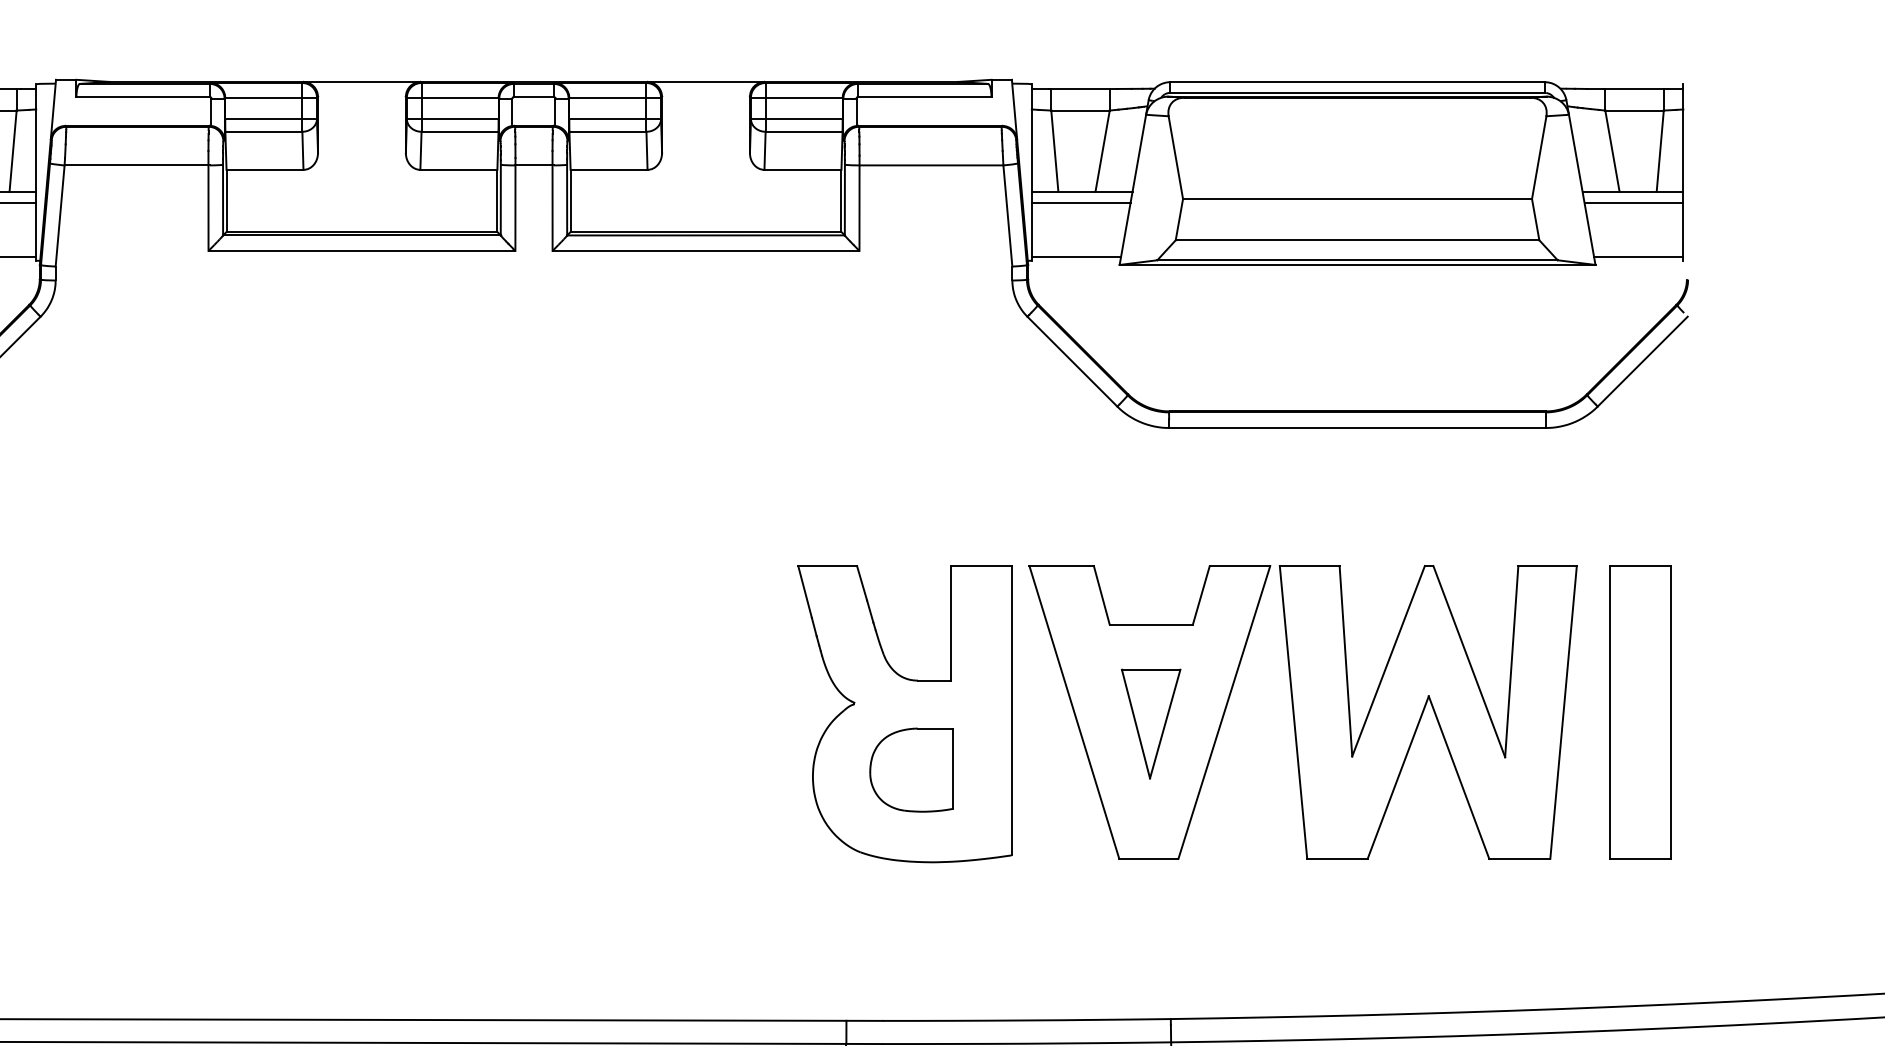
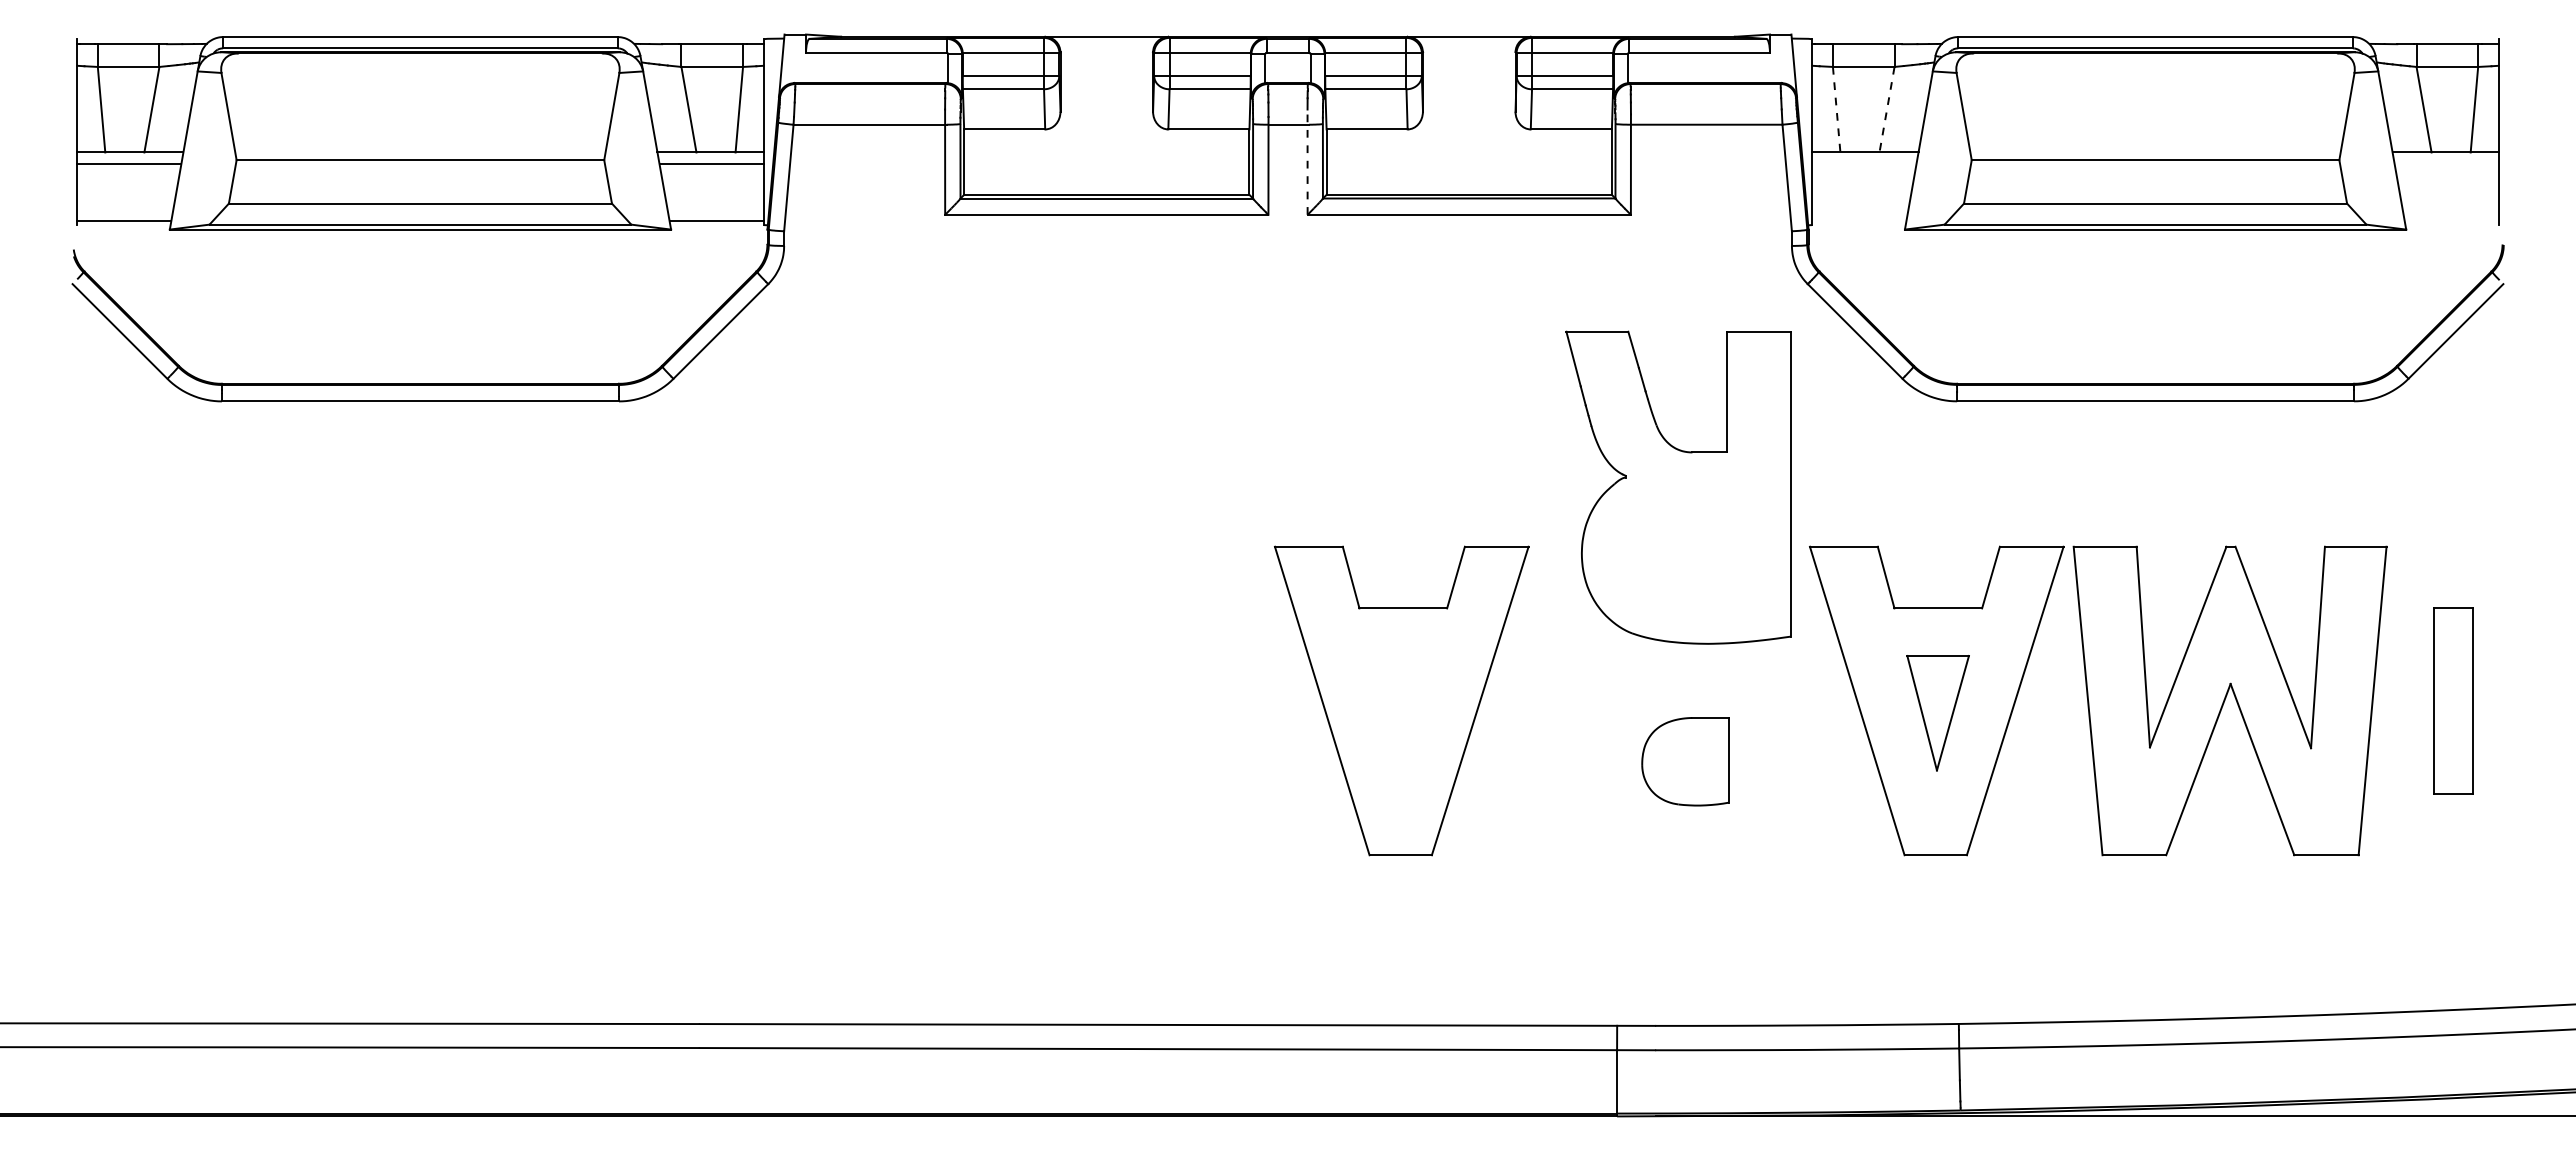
line: (1054, 150) -> (1836, 109), solid -> dashed
line: (1102, 151) -> (1886, 110), solid -> dashed
line: (552, 201) -> (1307, 162), solid -> dashed
line: (1081, 203) -> (1864, 164), removed
line: (1633, 203) -> (2446, 164), removed
line: (1076, 257) -> (1859, 221), removed
line: (1638, 257) -> (2451, 221), removed
part: (641, 711) -> (1401, 700), added
part: (1640, 711) -> (2453, 700), size x0.6
part: (904, 713) -> (1678, 487), moved

